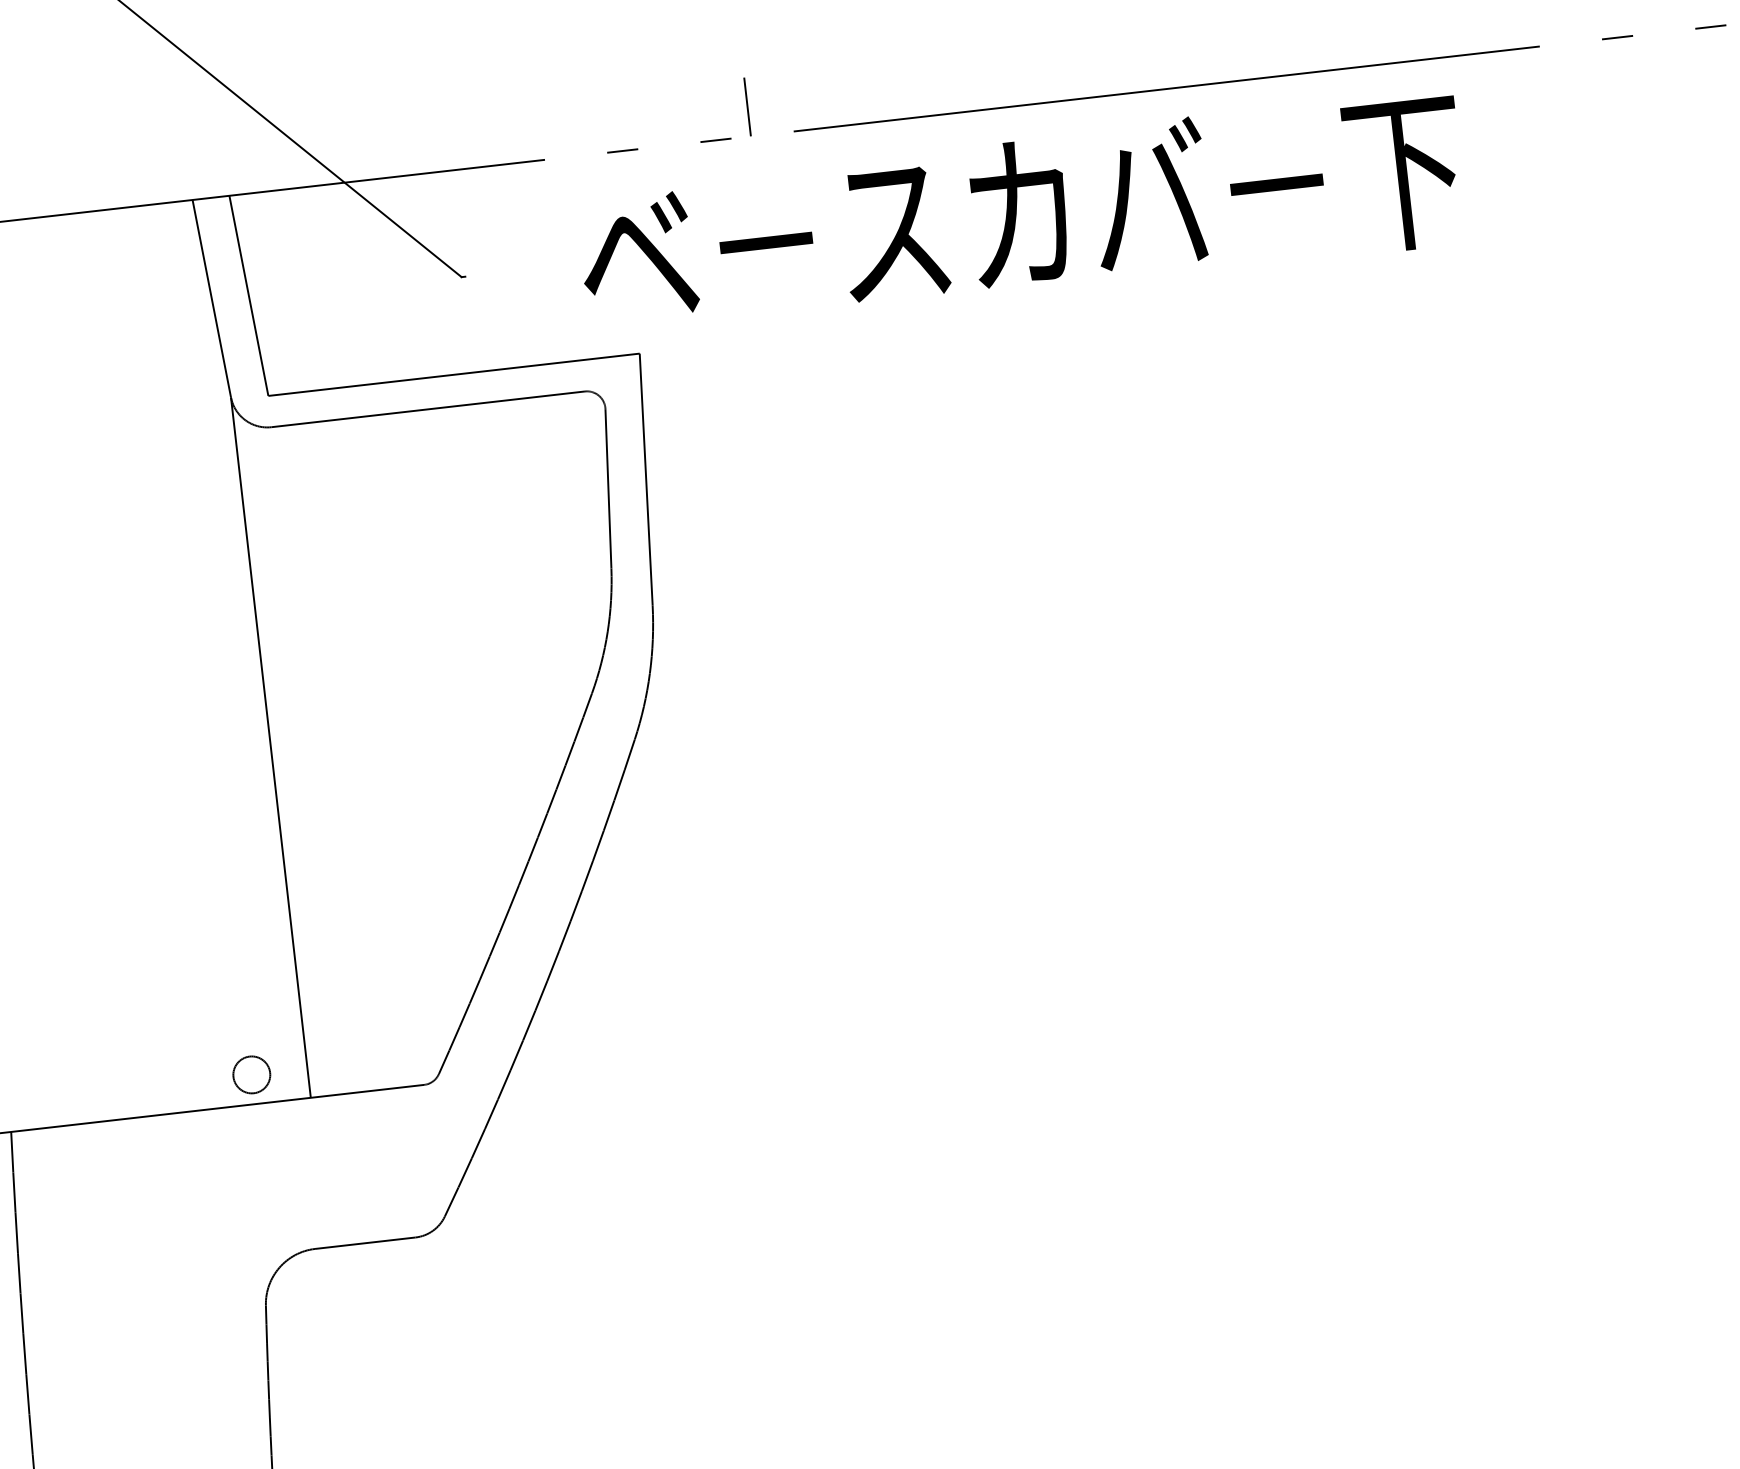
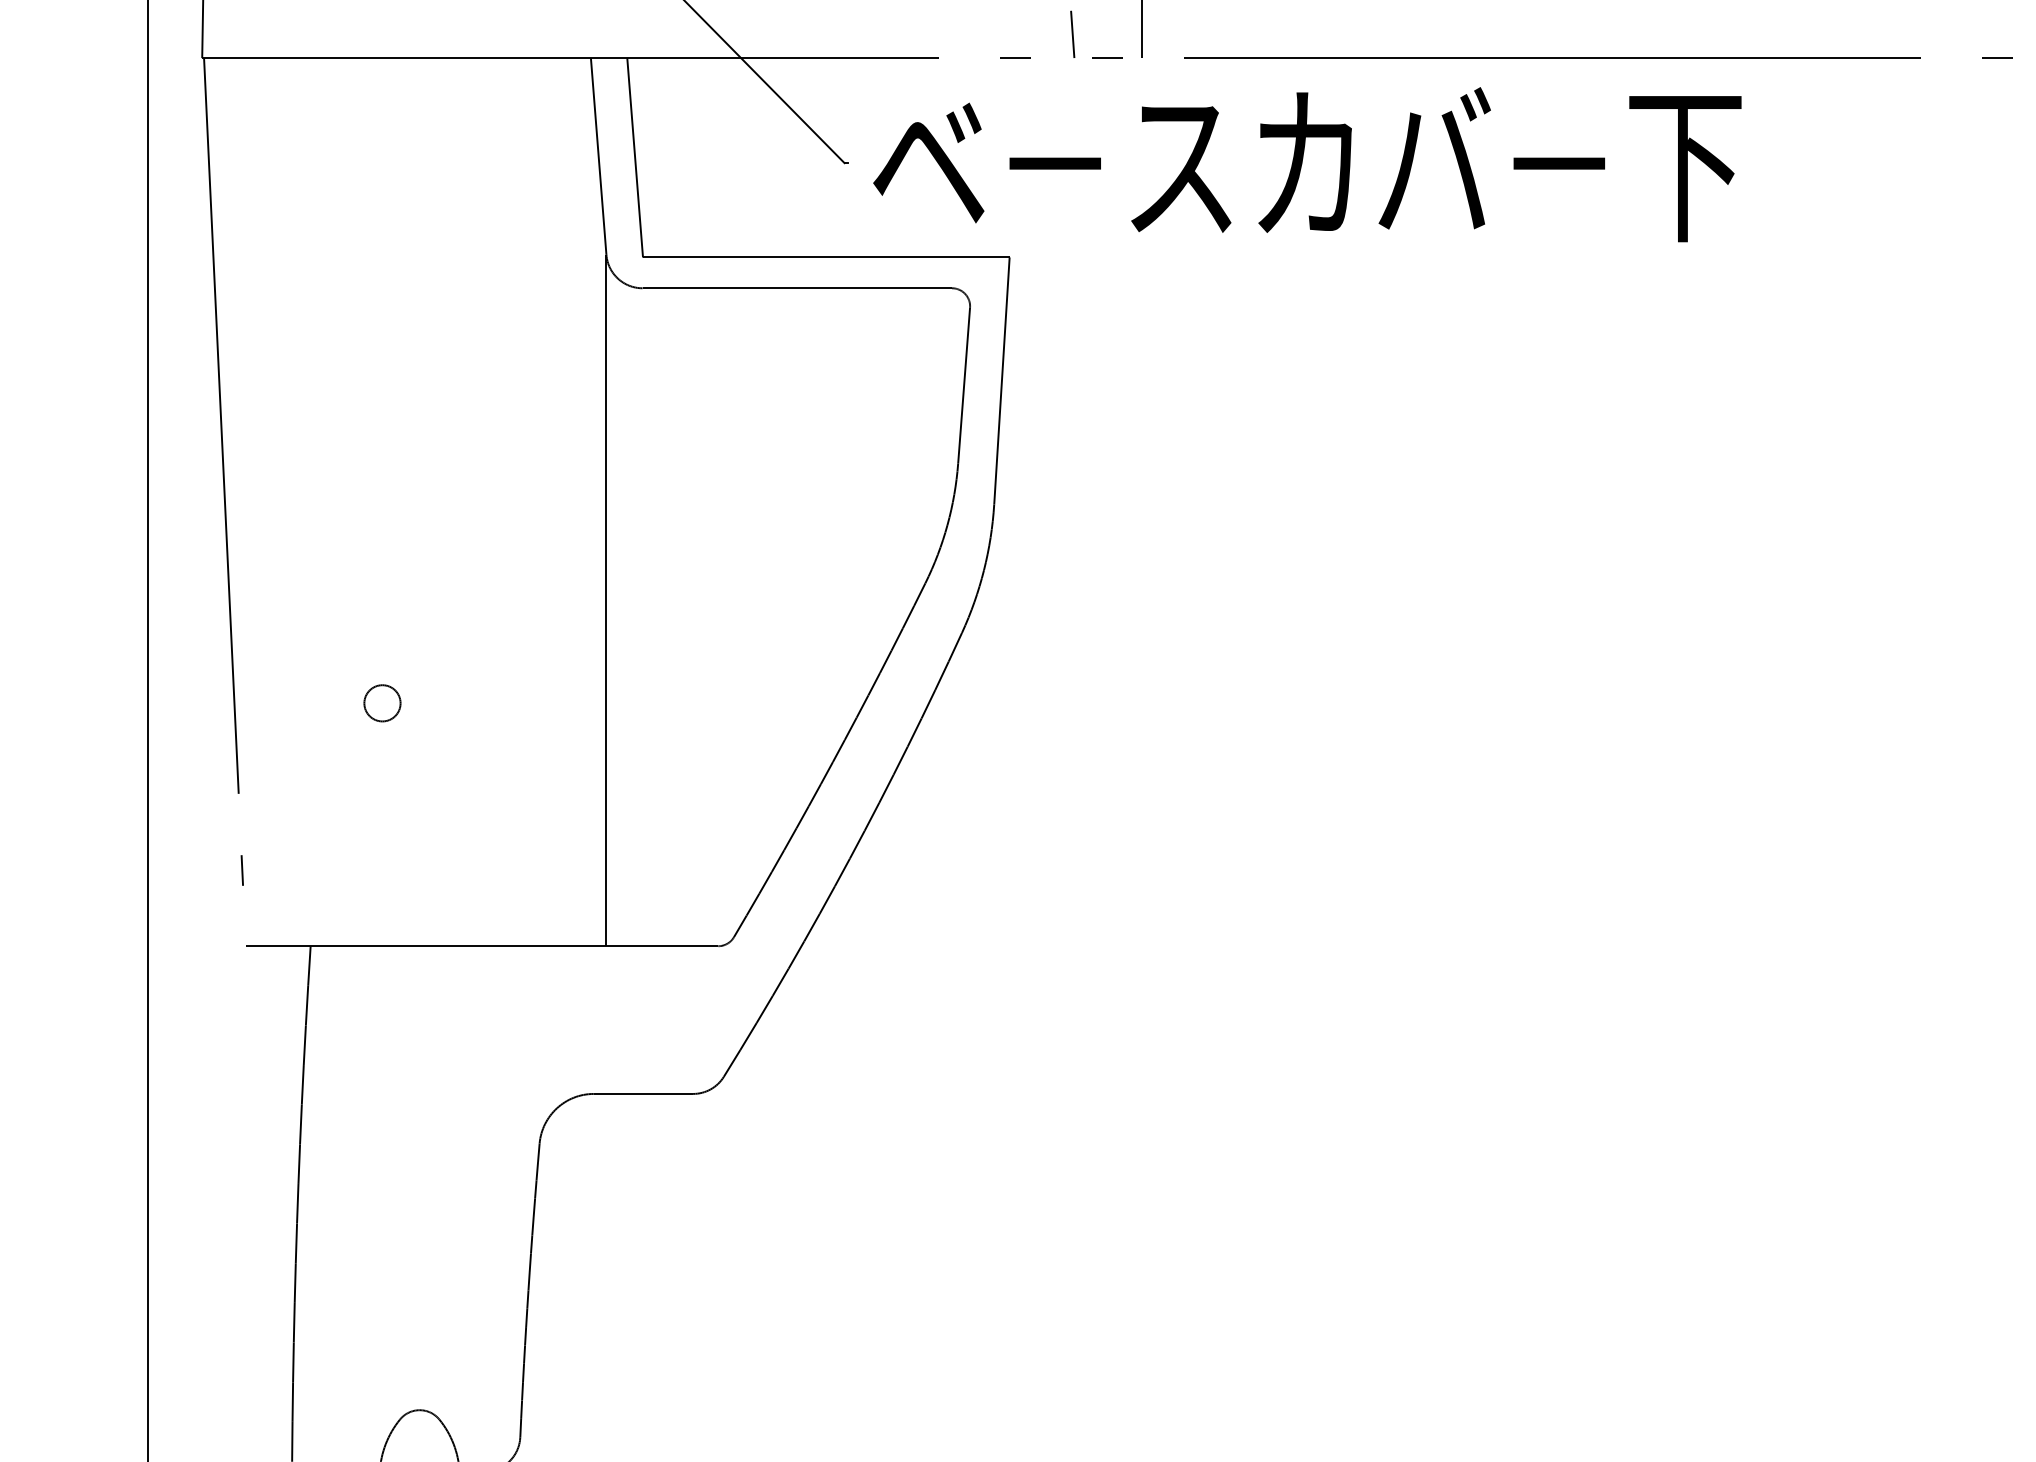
line: (677, 119) -> (1072, 33), added
text: (1021, 214) -> (1307, 164), moved
part: (251, 1075) -> (382, 703), moved

